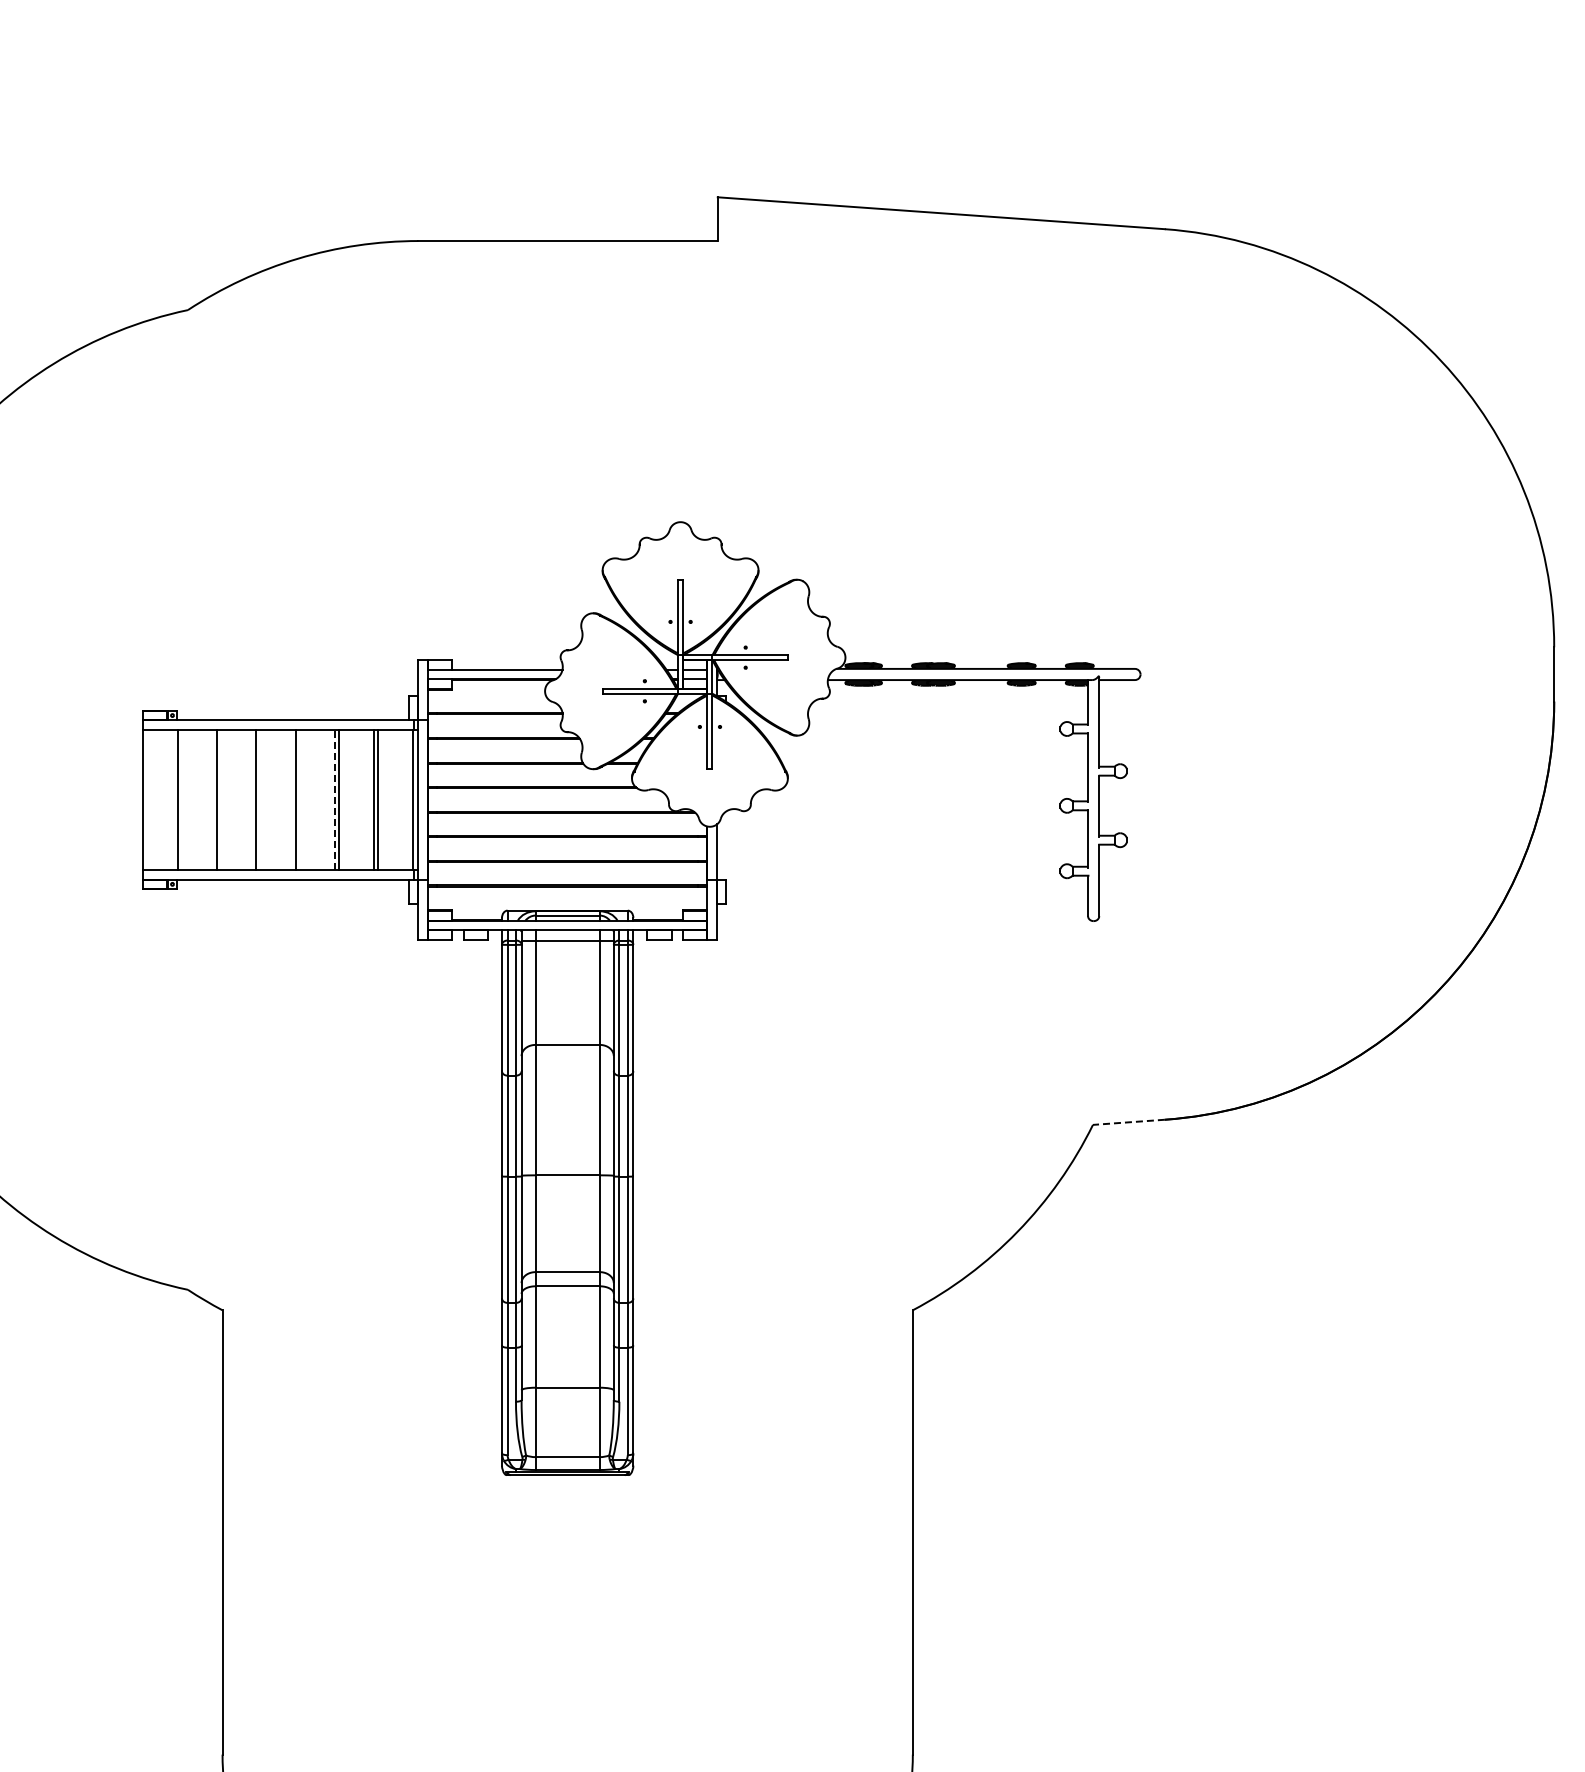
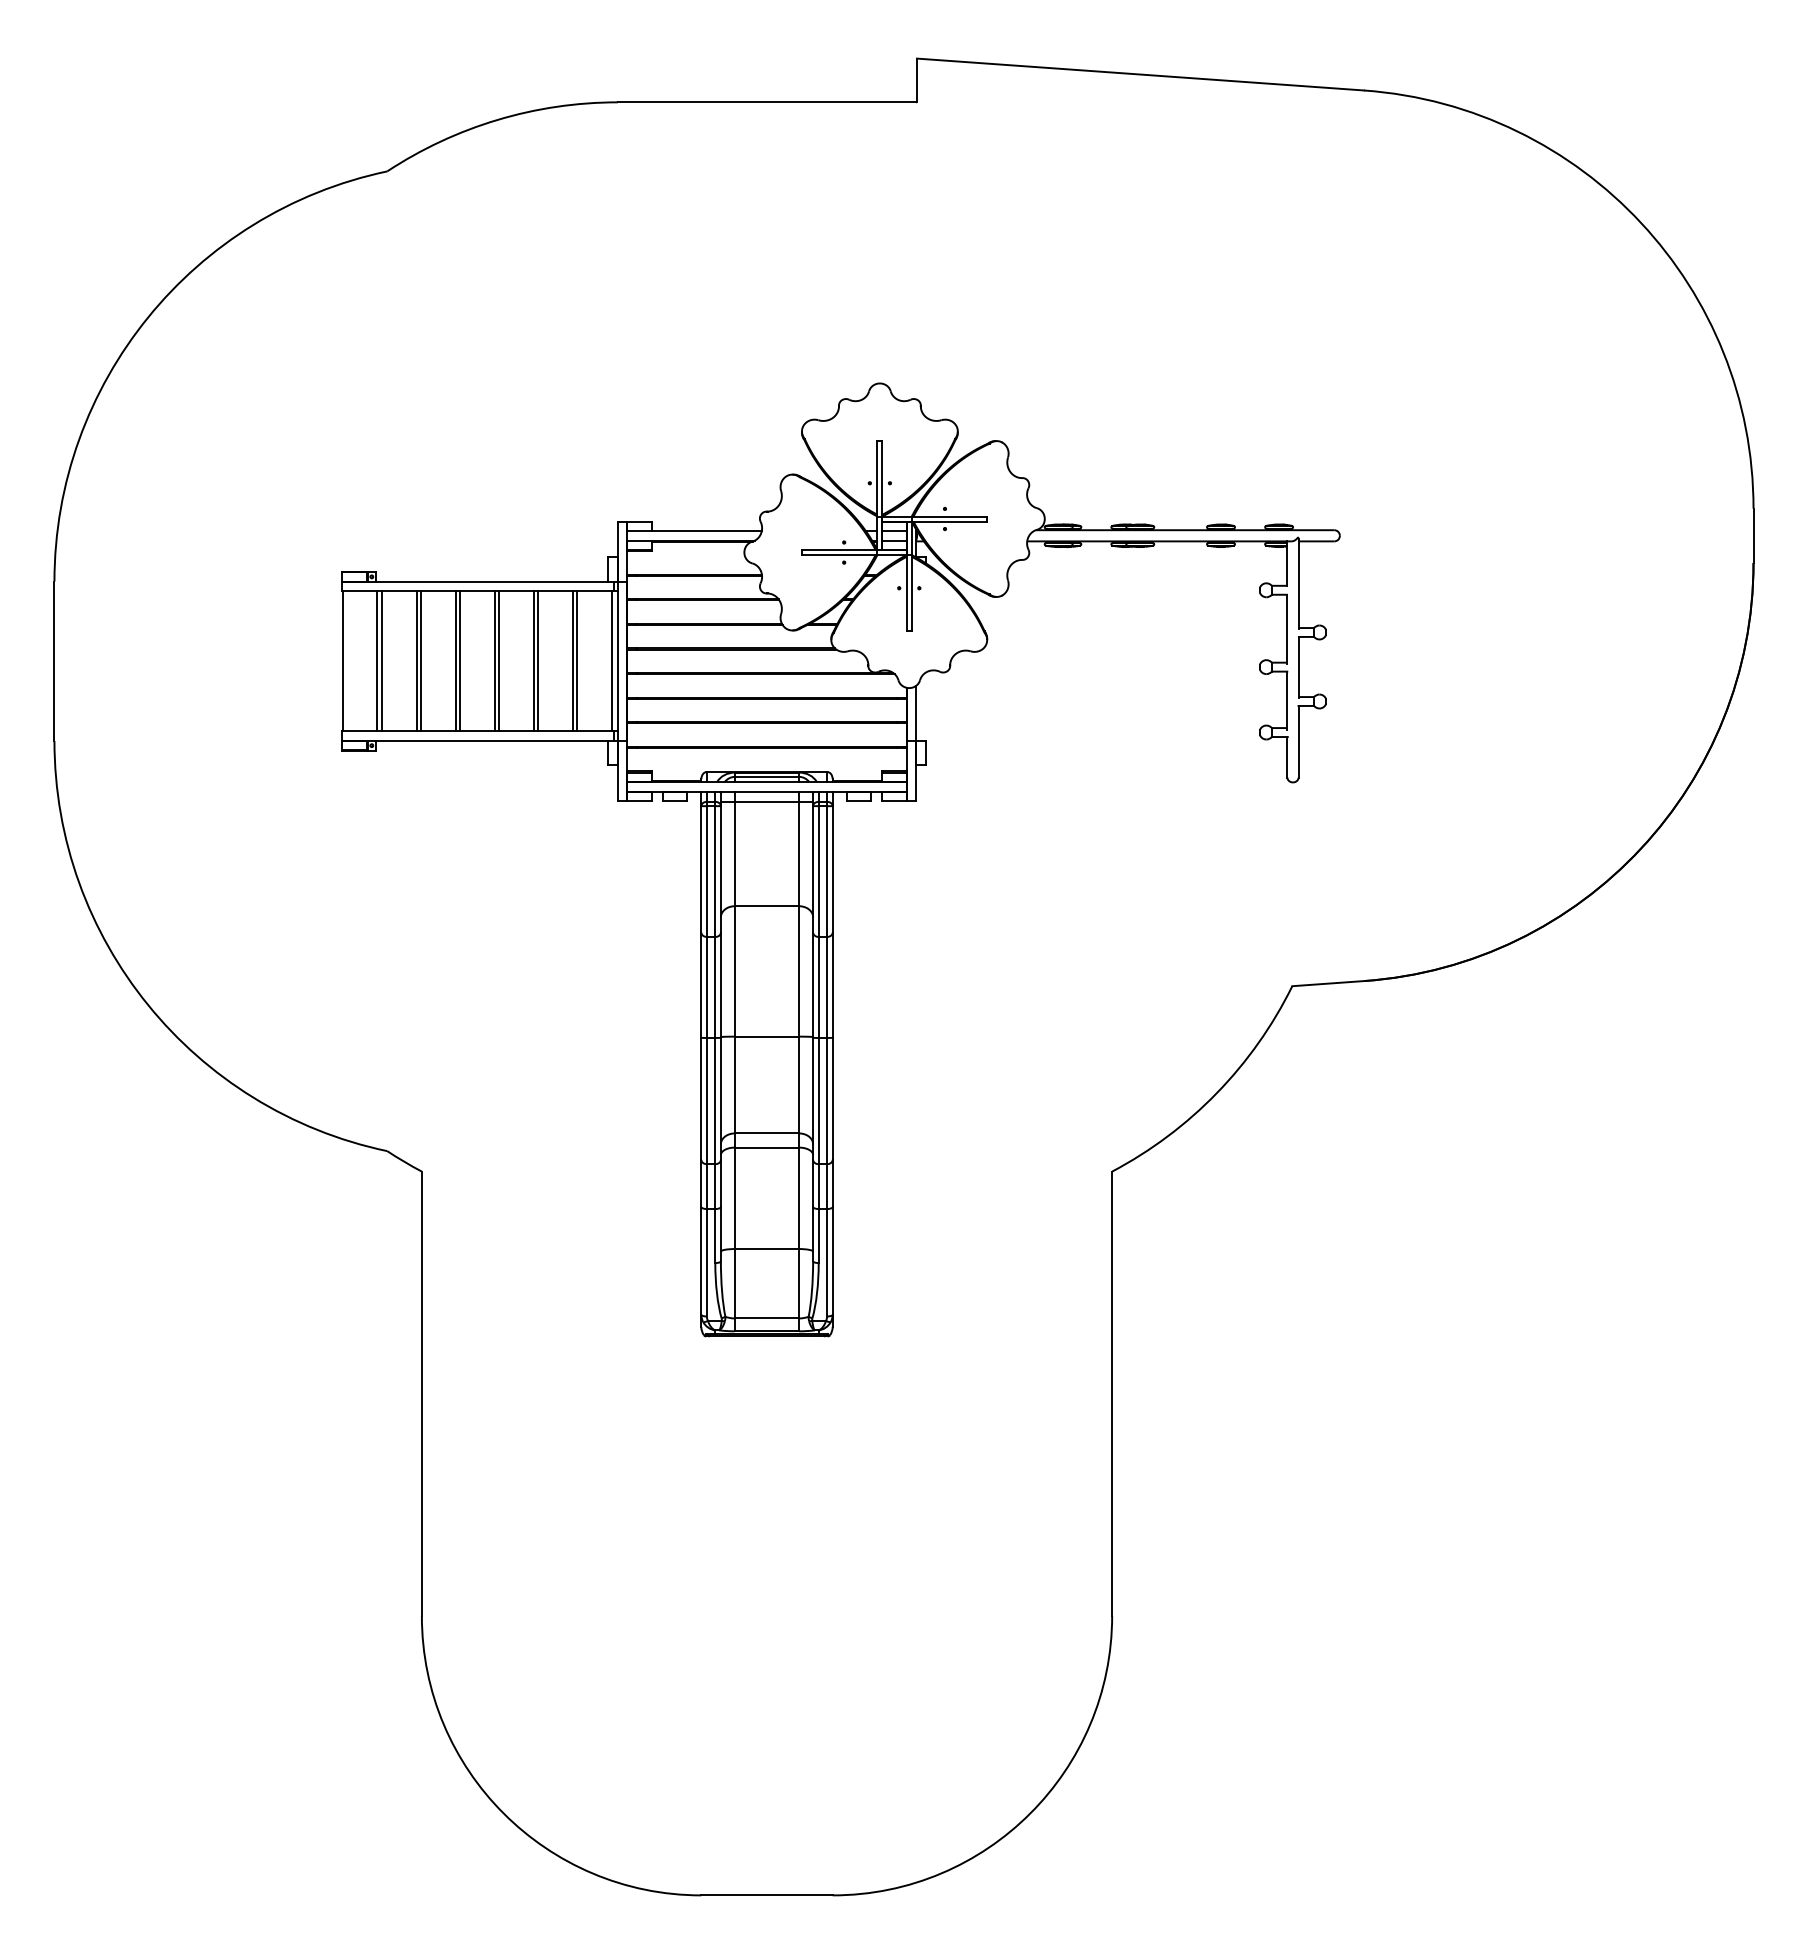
line: (334, 799) -> (533, 660), dashed -> solid
line: (182, 800) -> (381, 661), added
line: (221, 800) -> (420, 661), added
line: (260, 800) -> (459, 661), added
line: (300, 800) -> (499, 661), added
line: (1128, 1122) -> (1327, 983), dashed -> solid

